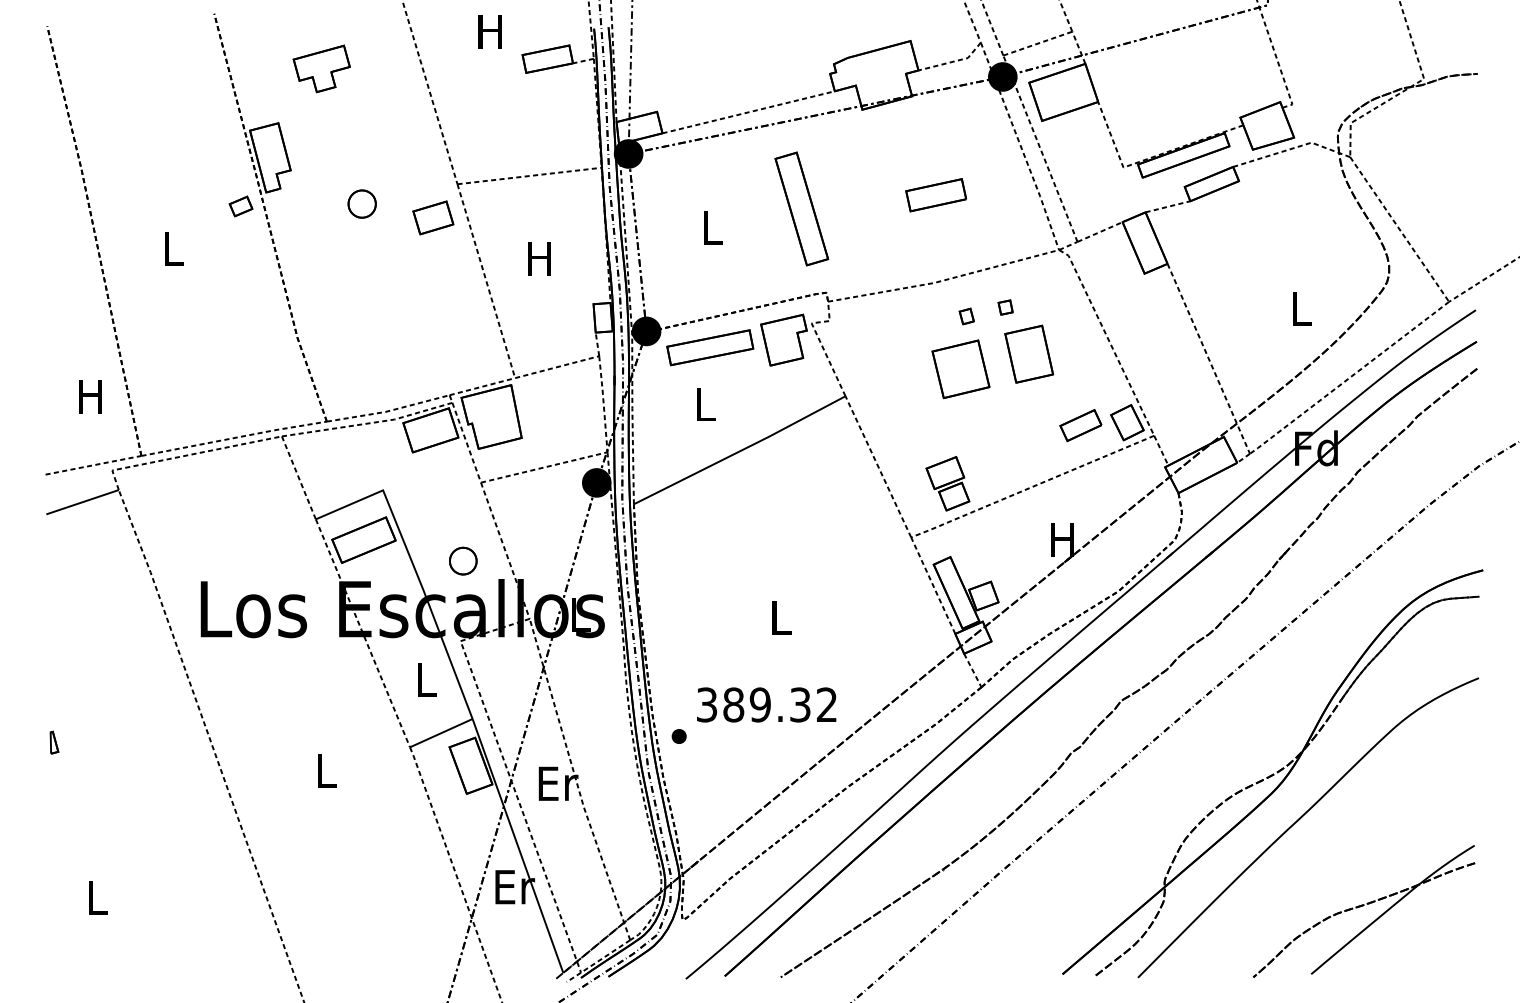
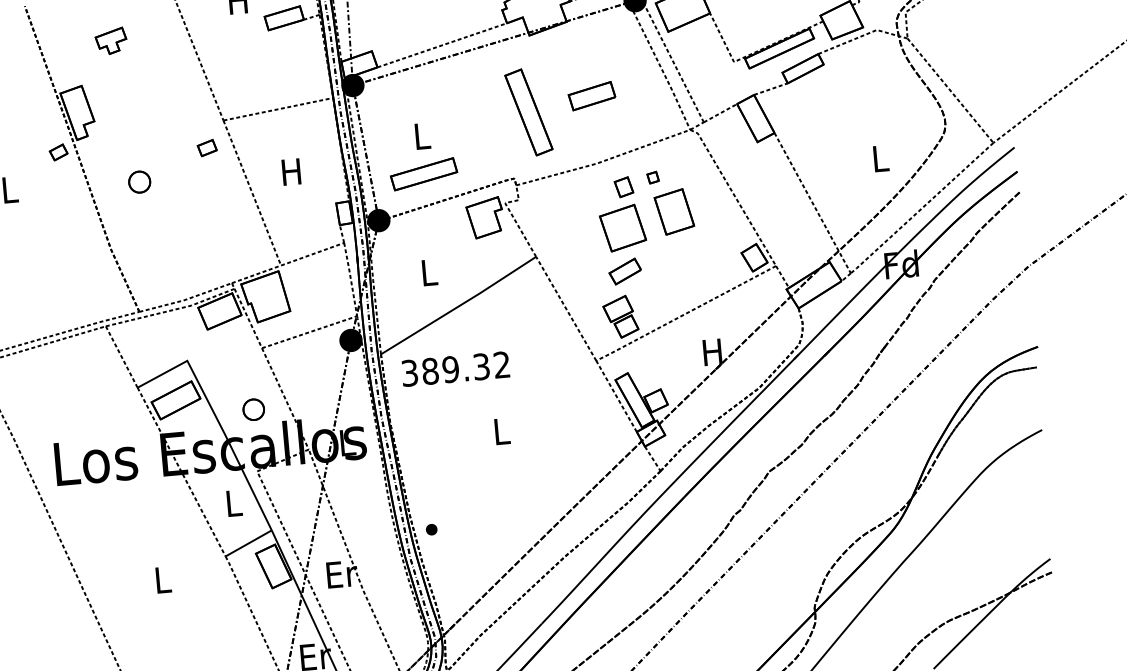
part: (321, 68) -> (111, 40), size x0.7
part: (361, 203) -> (139, 181), moved
part: (801, 208) -> (528, 112), moved
part: (433, 217) -> (207, 147), size x0.6
part: (966, 316) -> (623, 187), size x1.6
part: (710, 347) -> (424, 174), moved
part: (1080, 425) -> (624, 271), moved
text: (766, 704) -> (455, 368), moved

